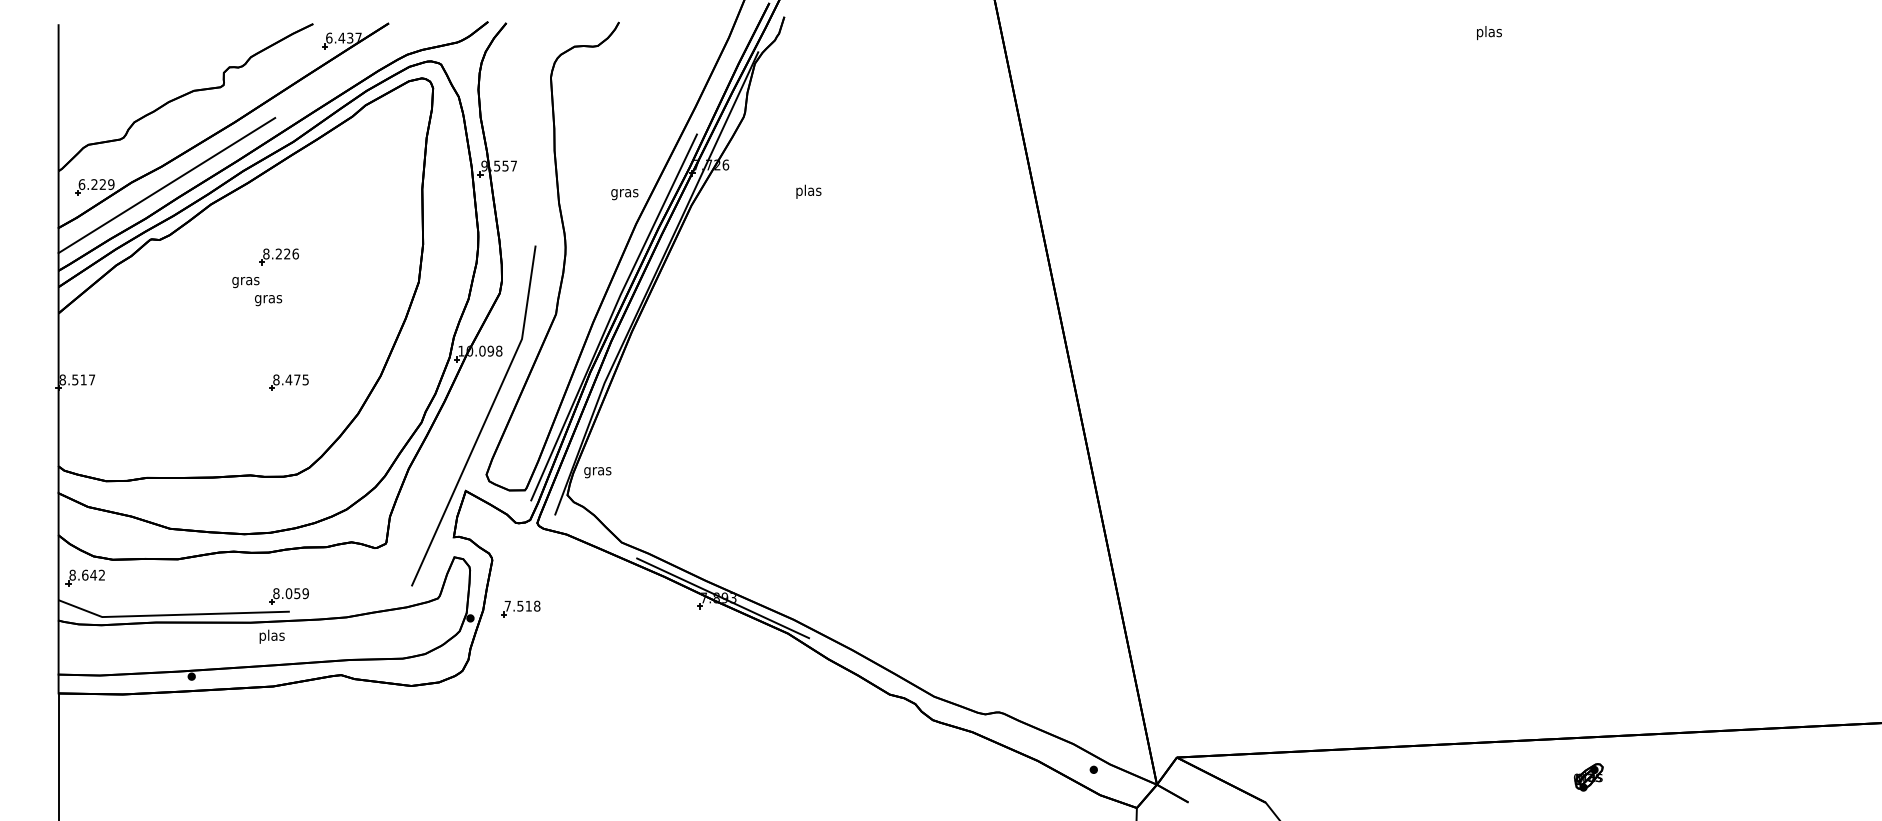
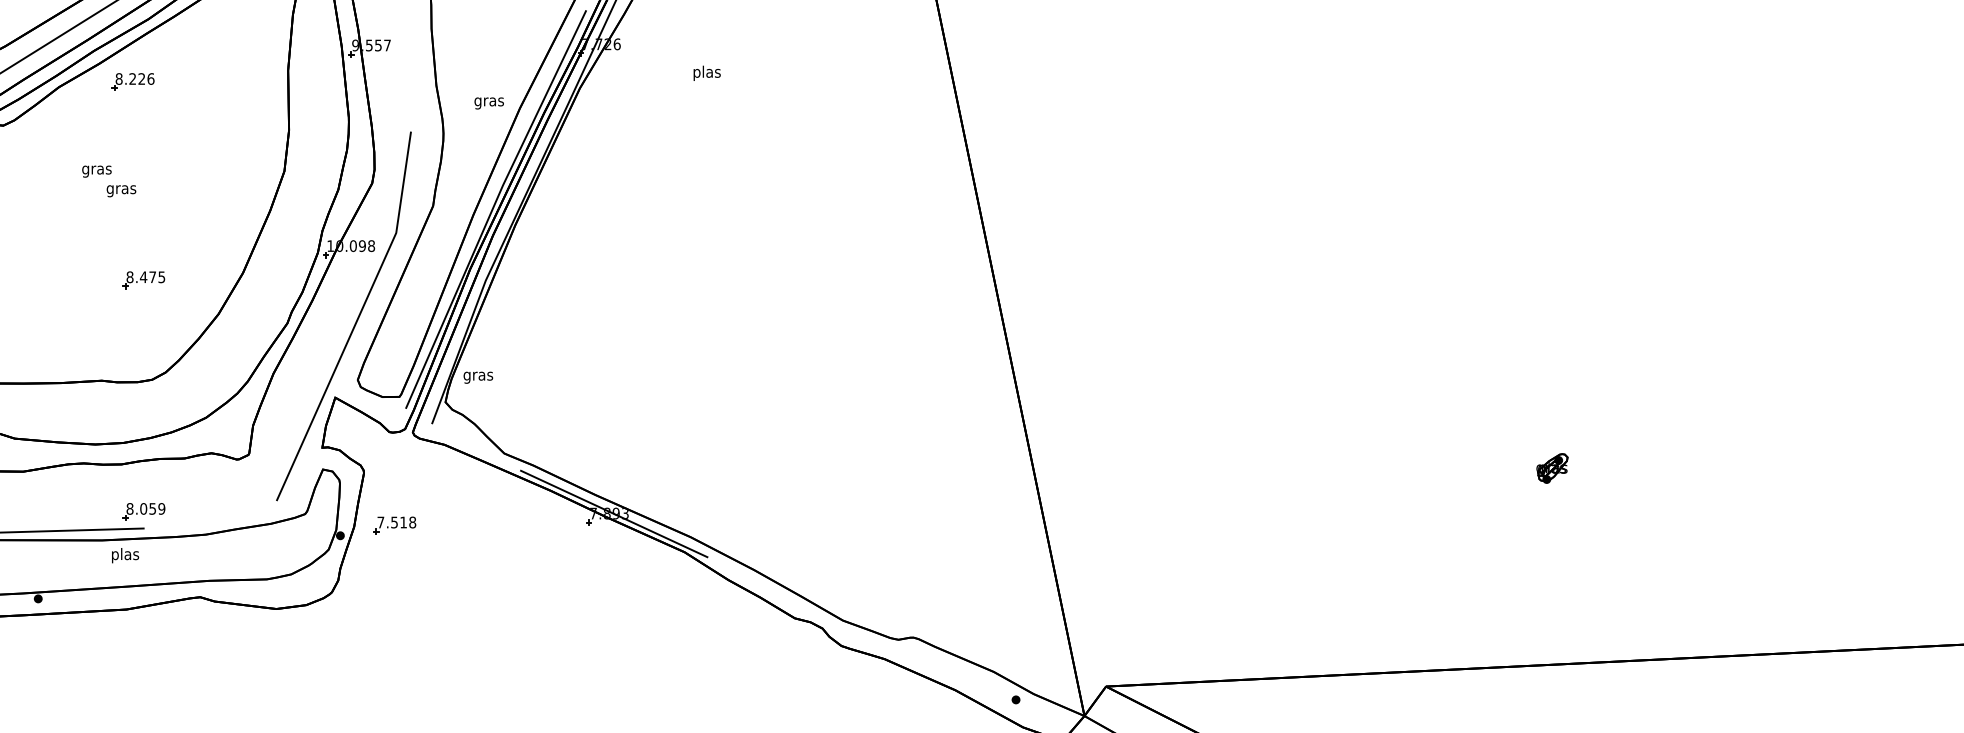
text: (624, 194) -> (488, 103), moved
part: (278, 256) -> (132, 81), moved
part: (1588, 777) -> (1552, 468), moved

